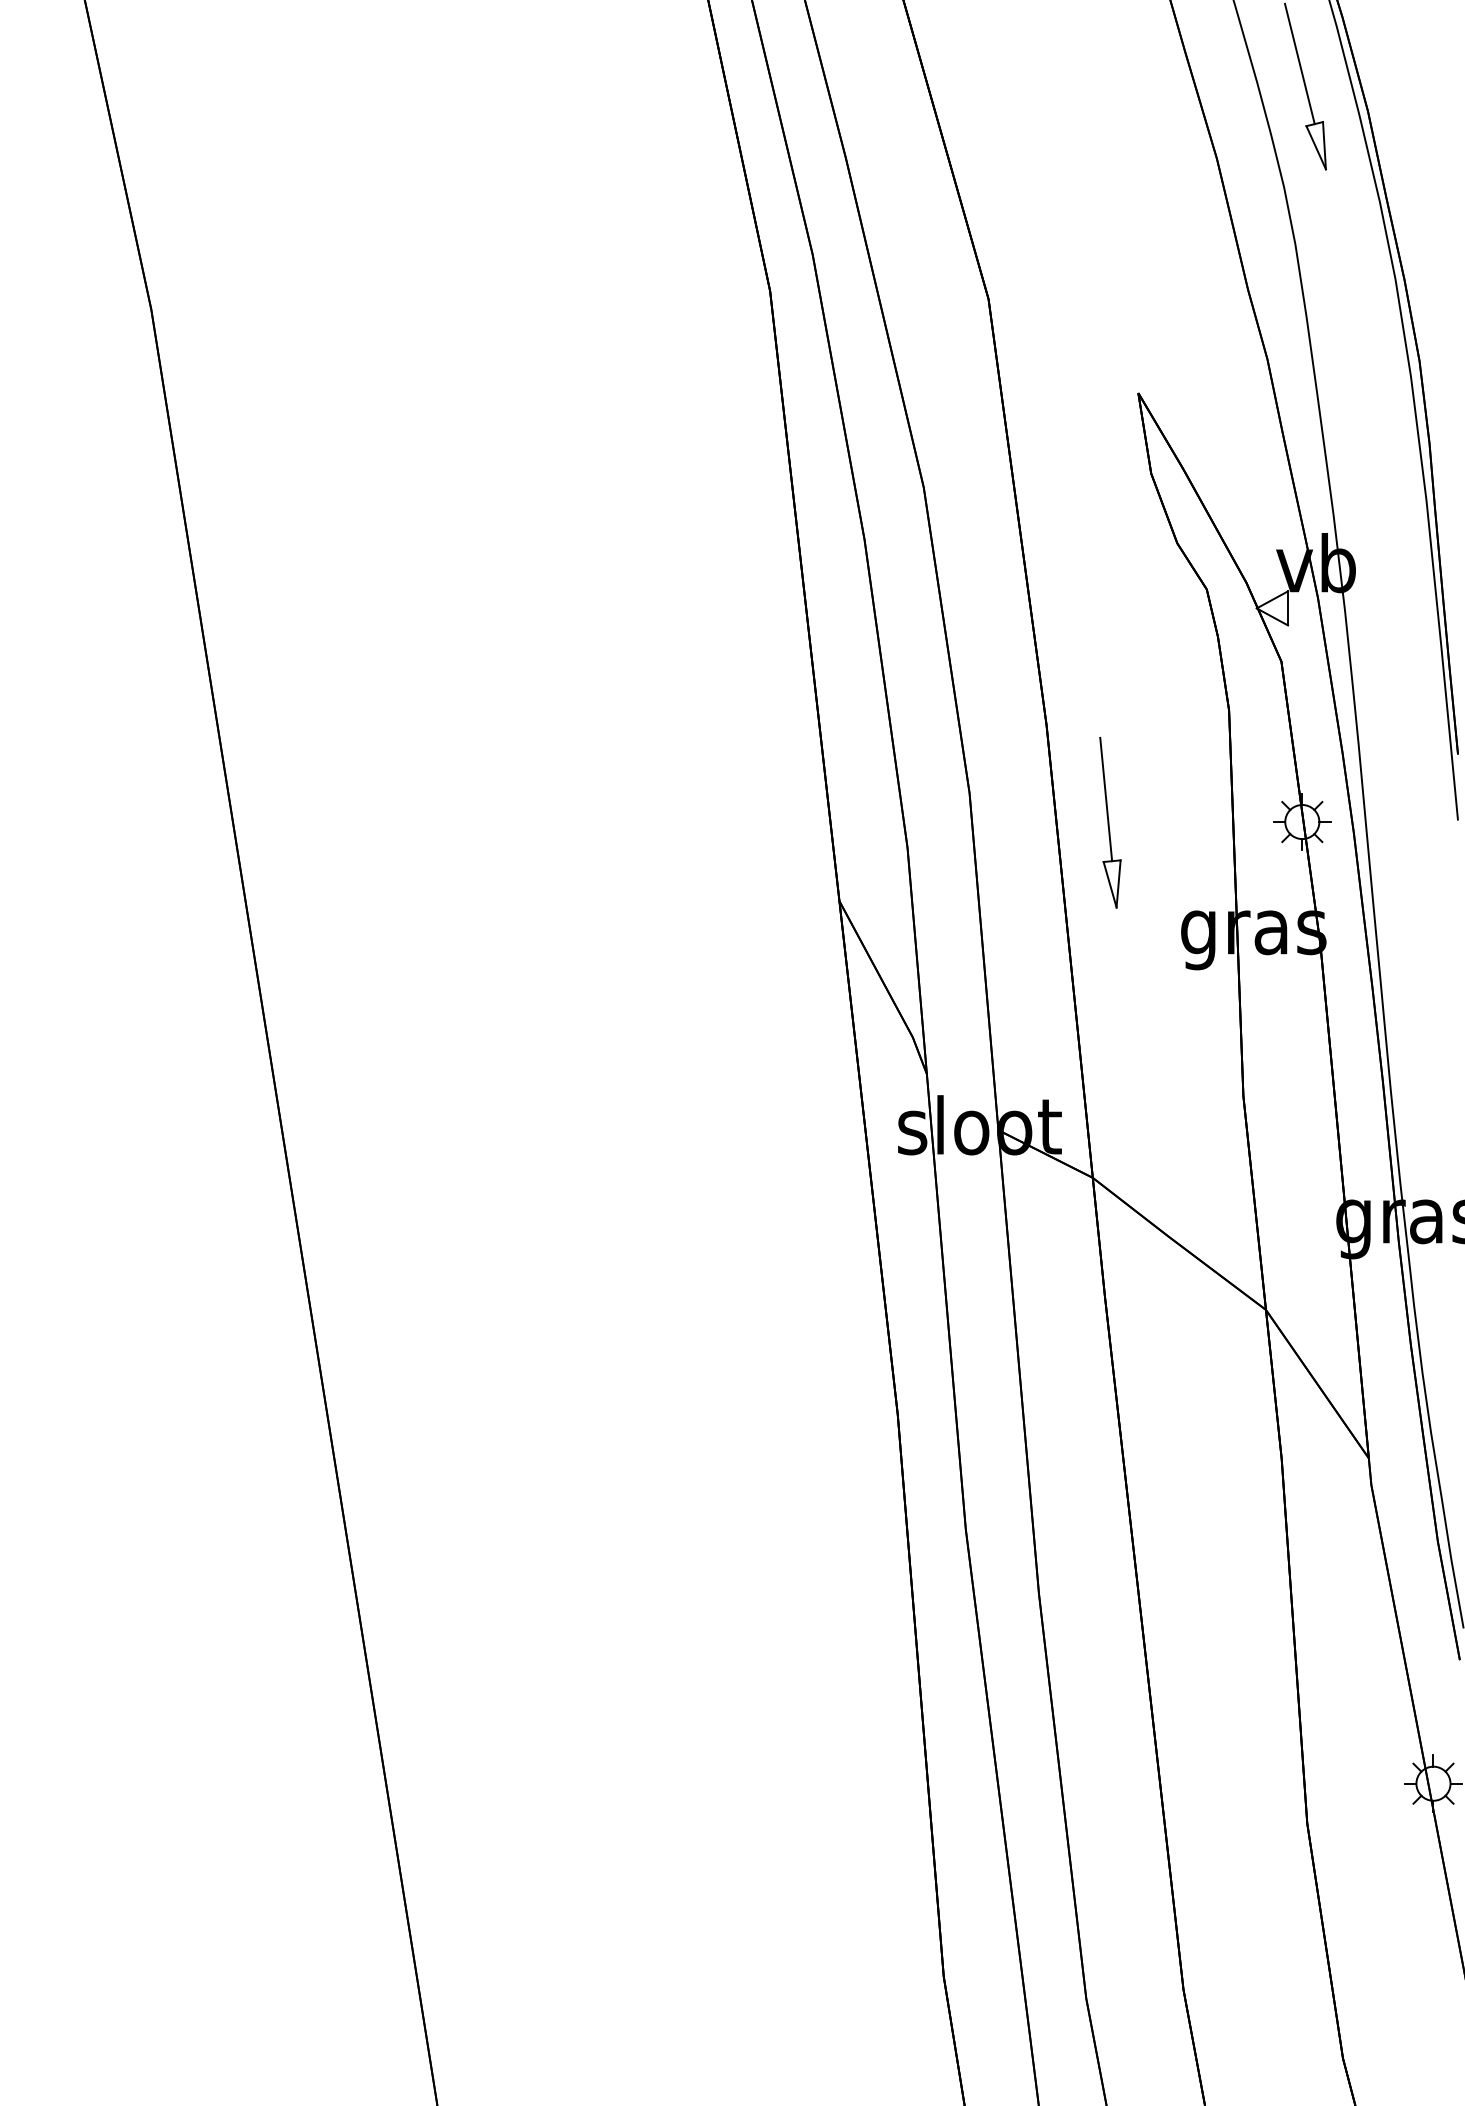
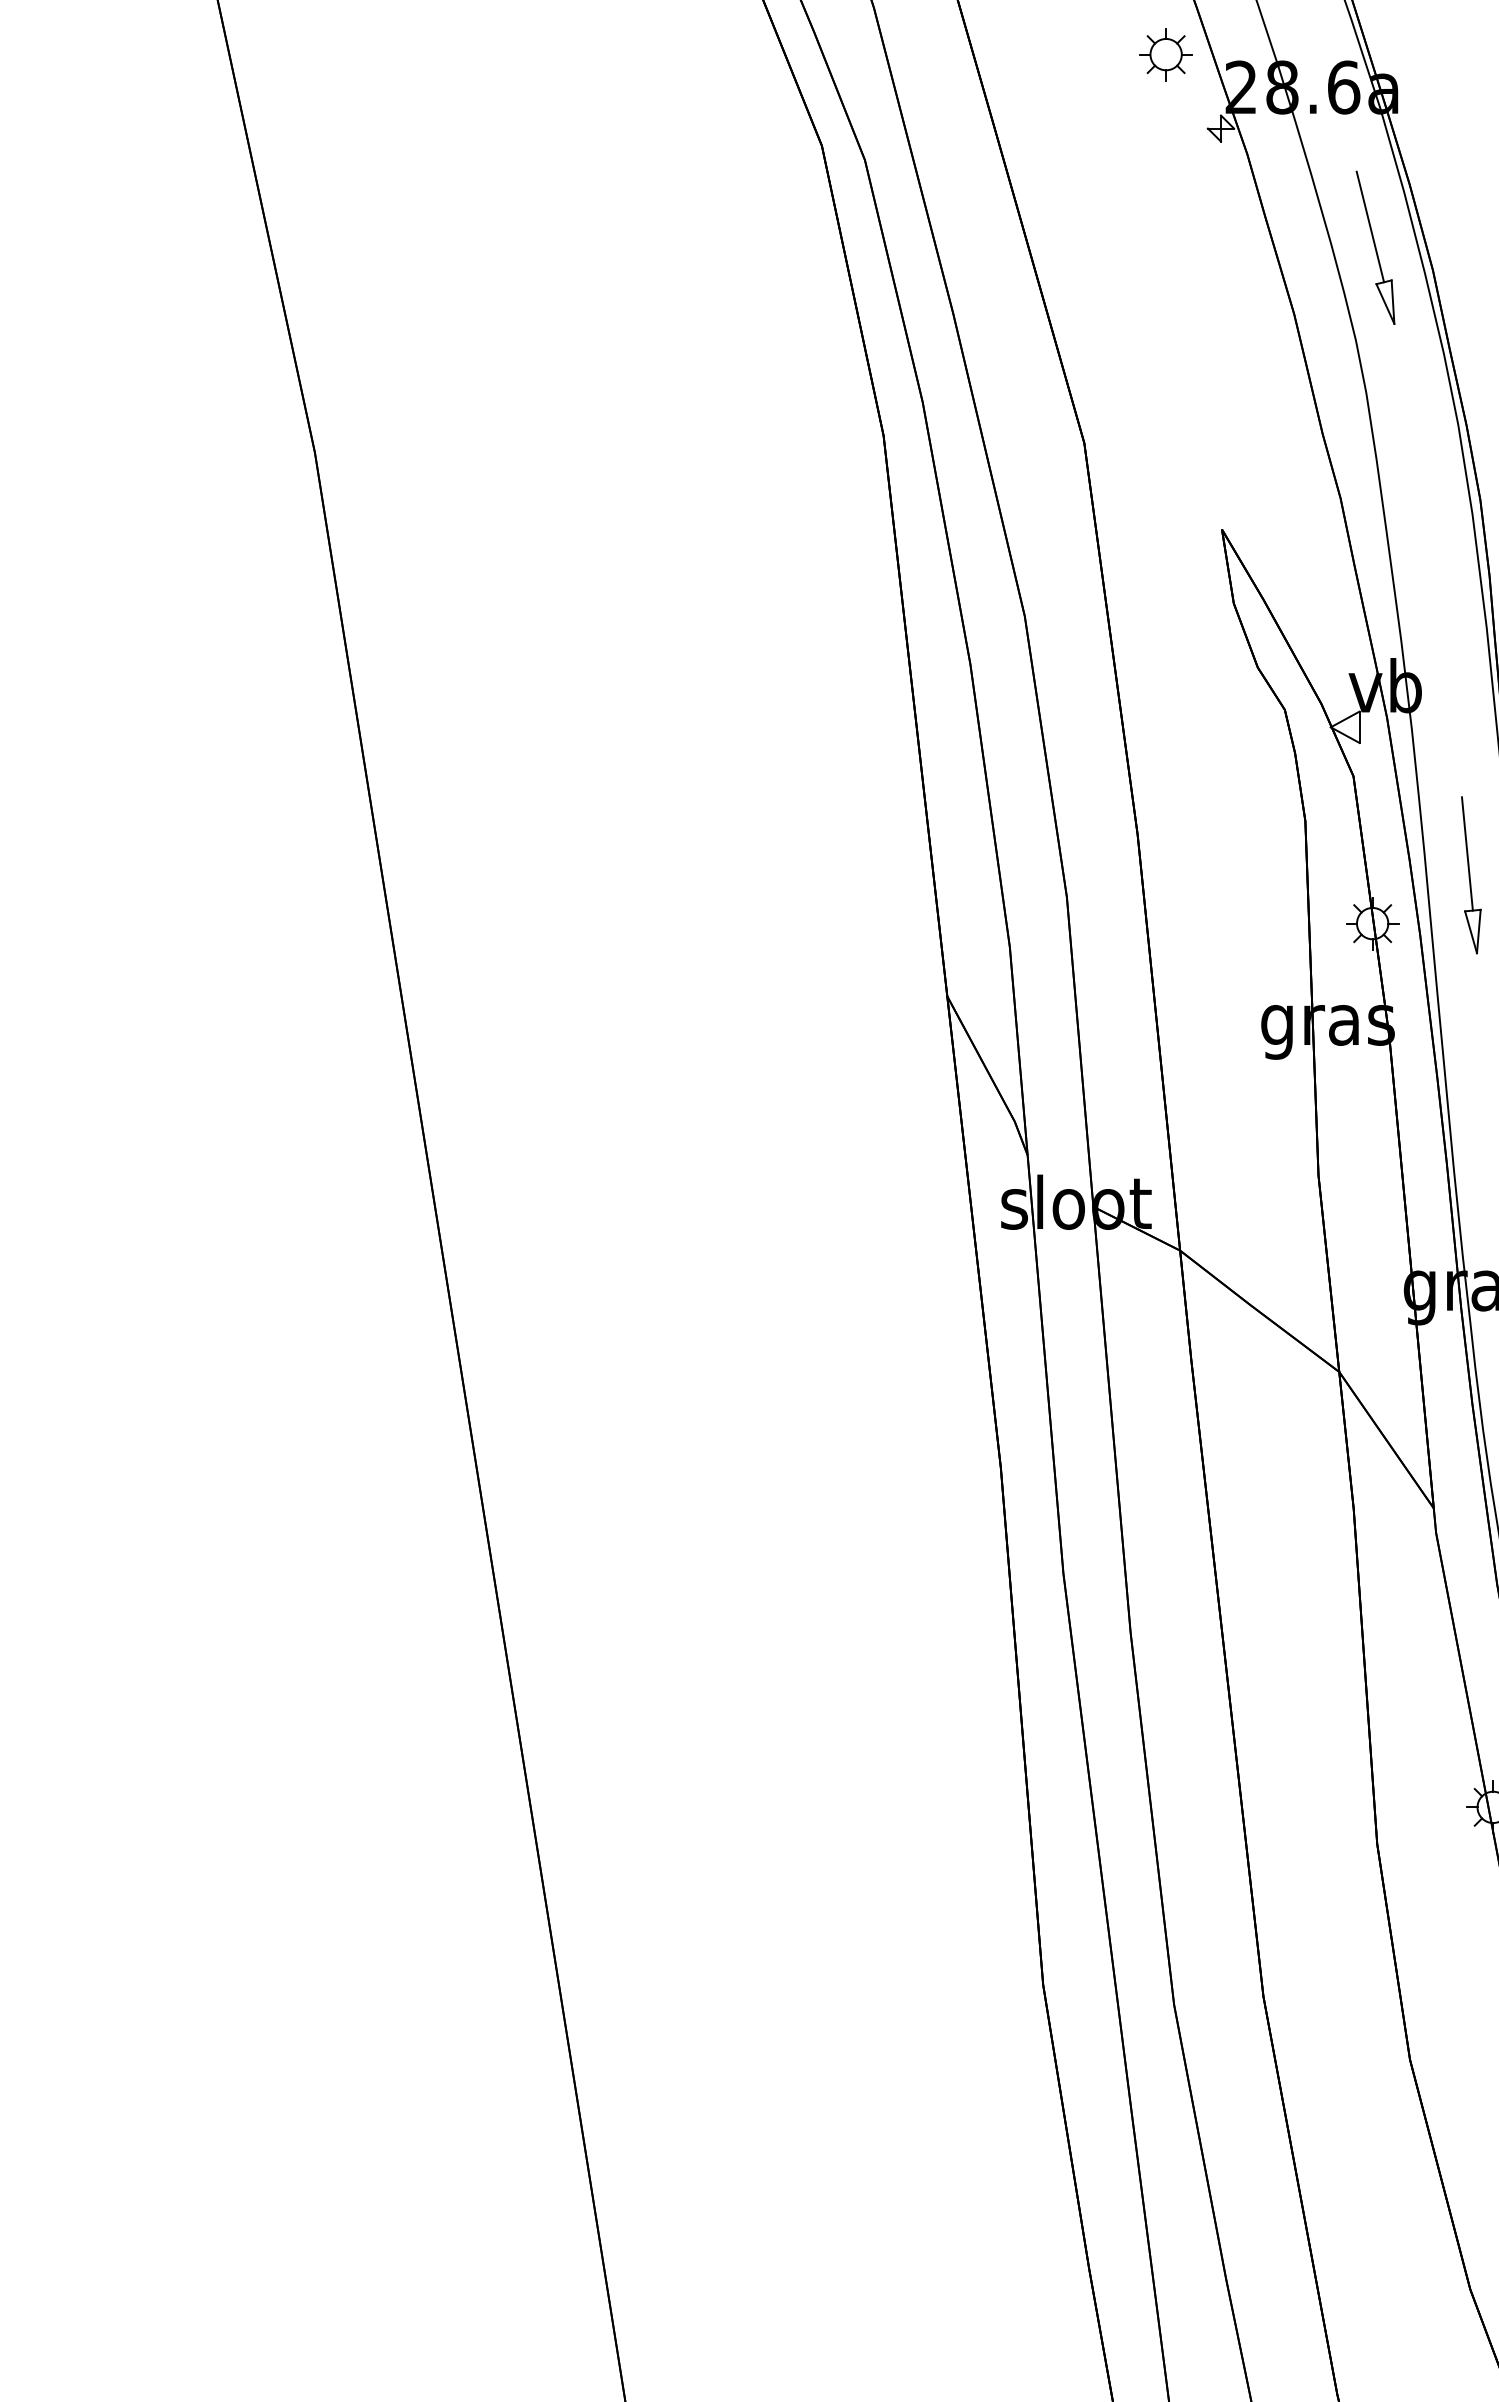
part: (1110, 822) -> (1471, 875), moved

